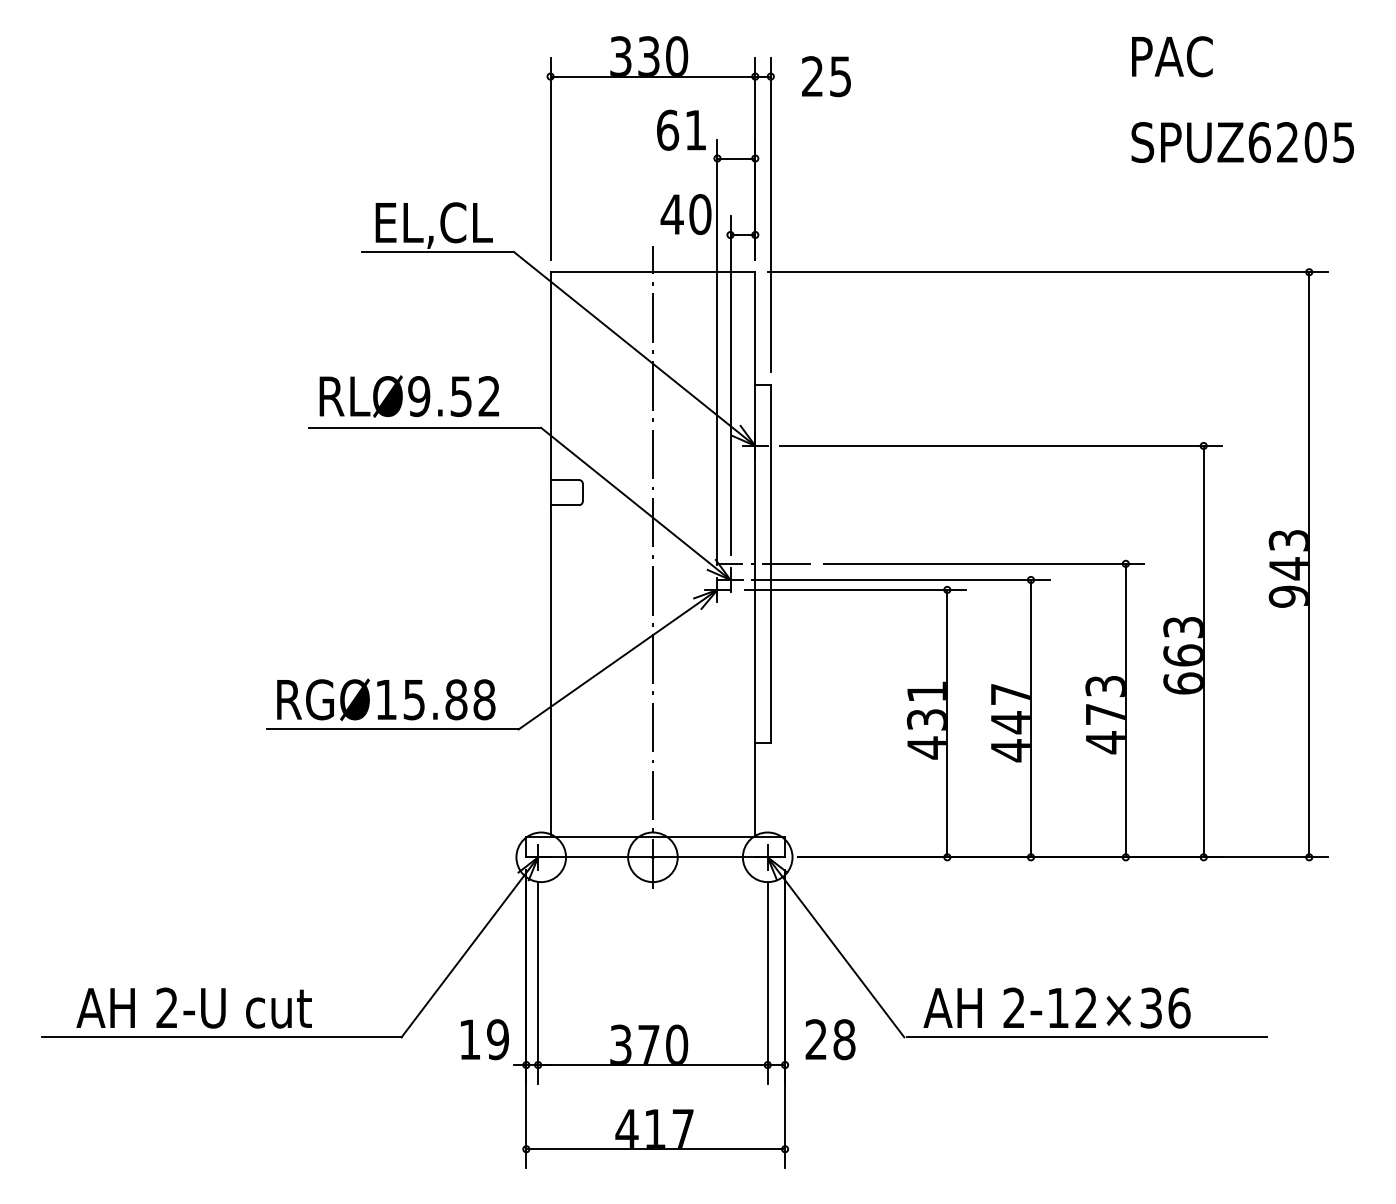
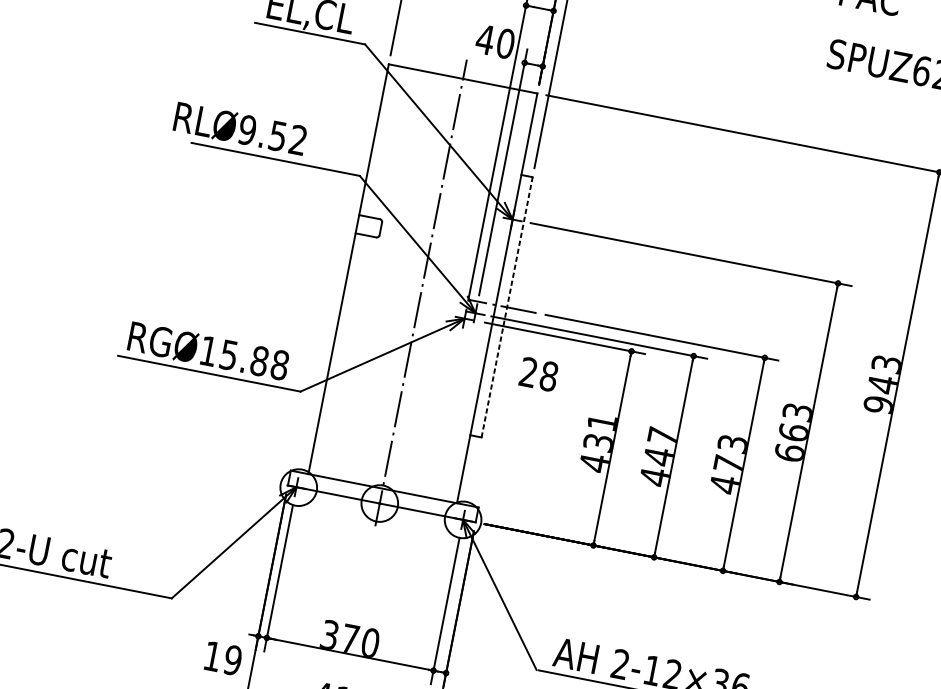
text: (408, 396) -> (239, 128), moved
line: (770, 563) -> (506, 307), solid -> dashed
text: (484, 1039) -> (223, 658), moved
text: (830, 1039) -> (538, 374), moved

